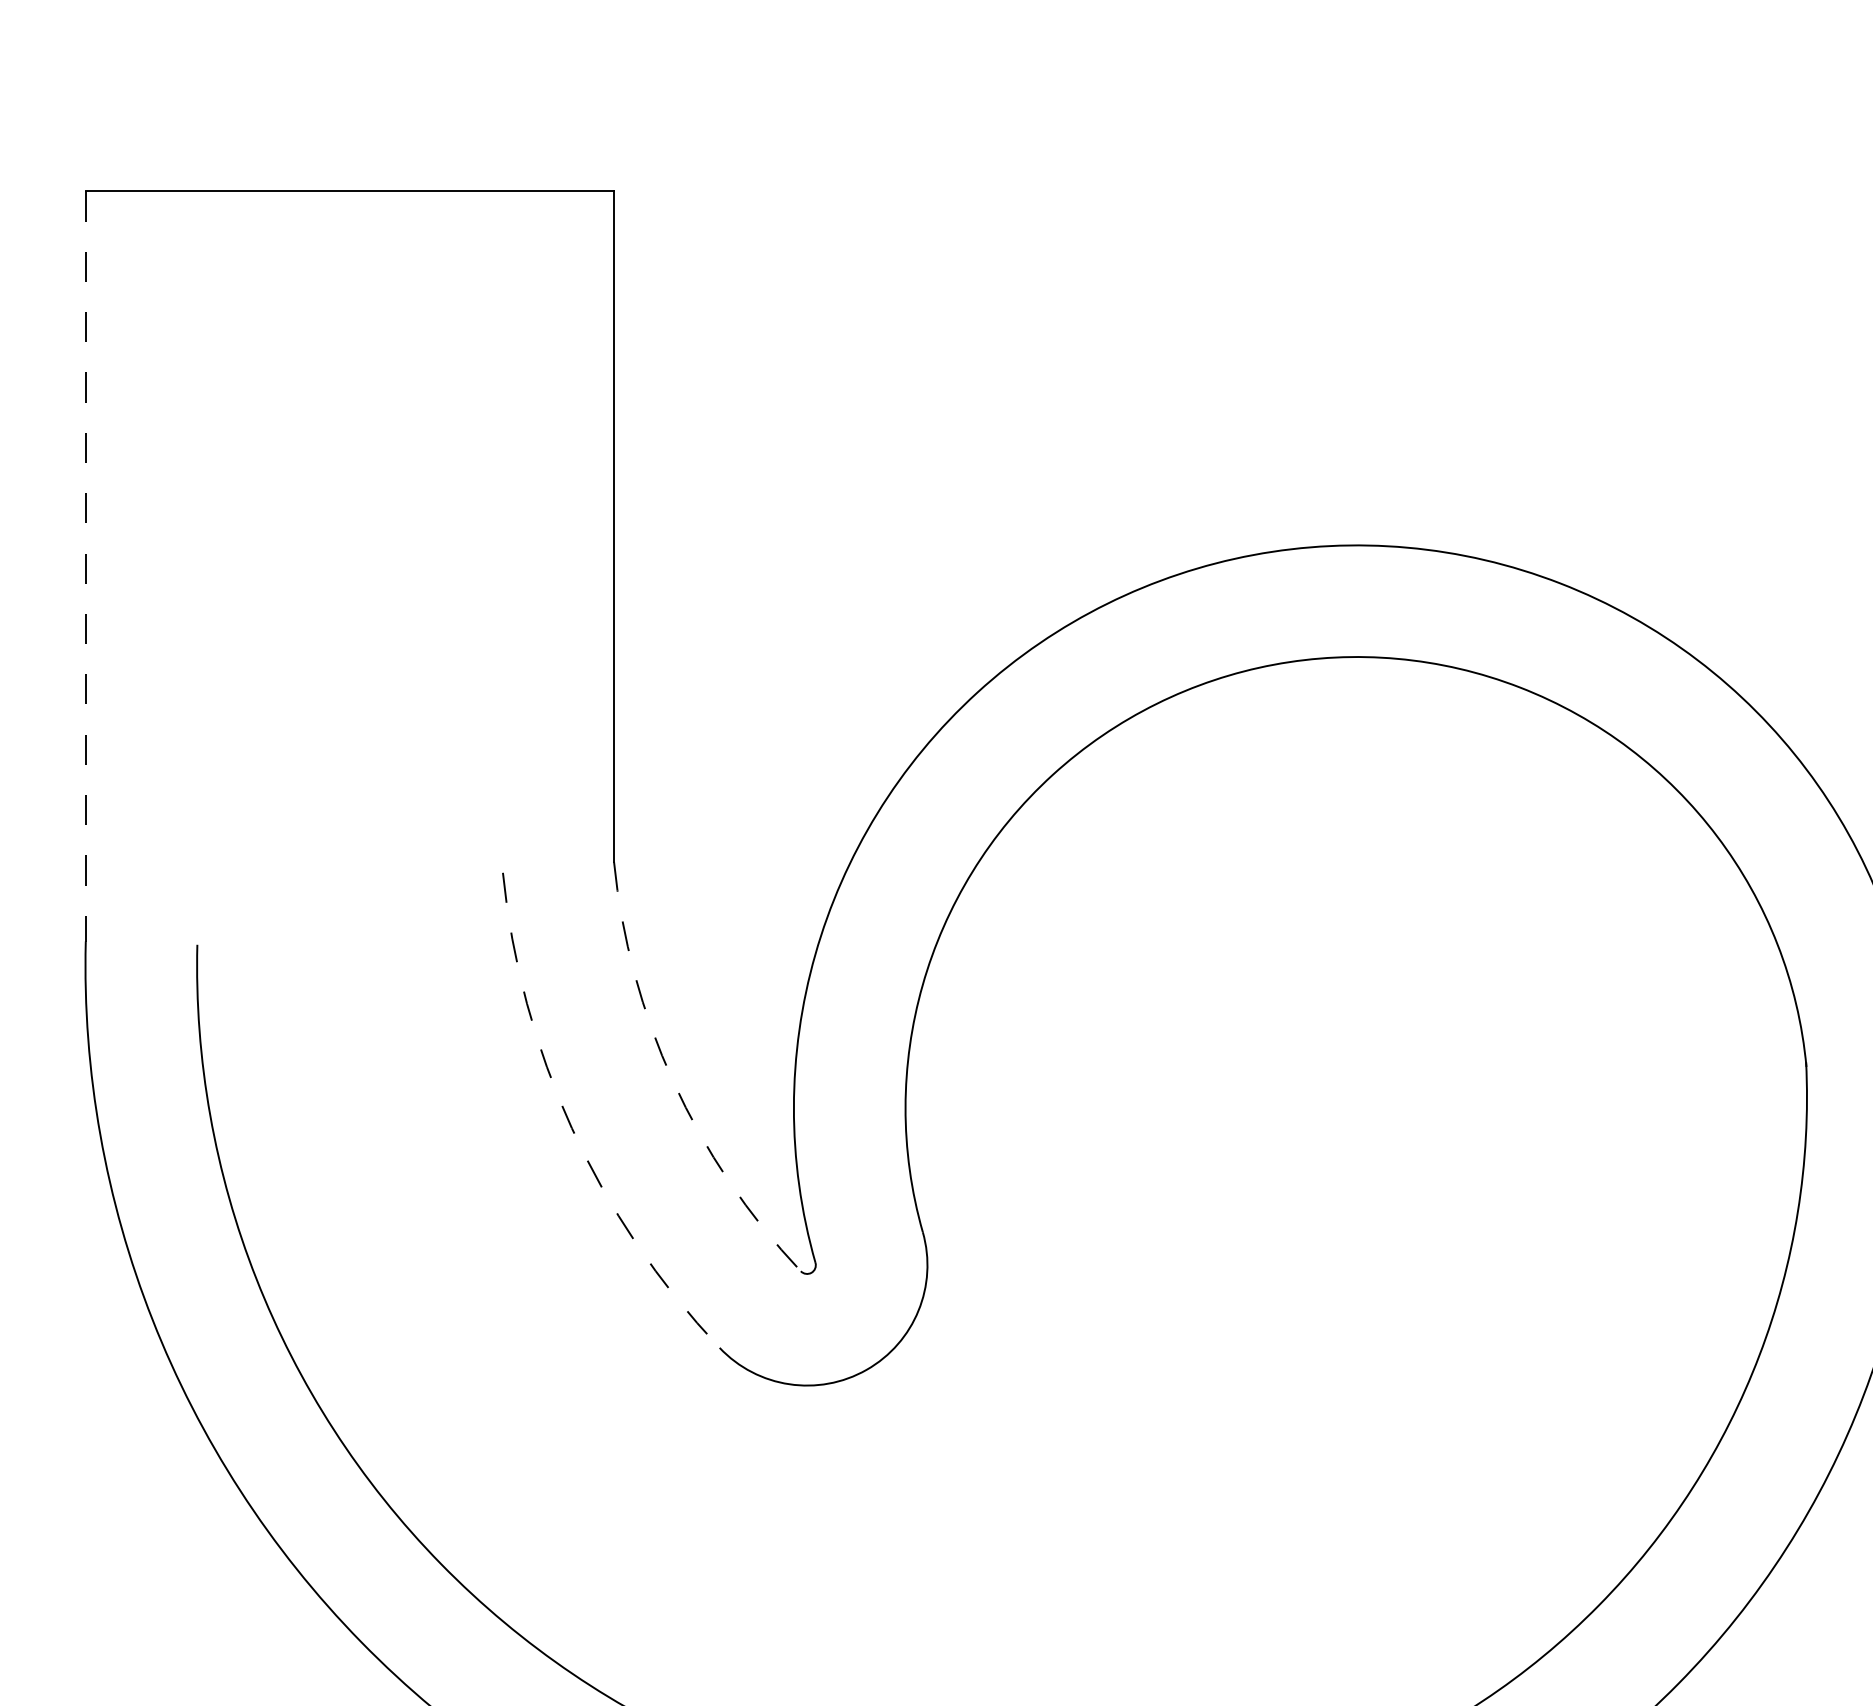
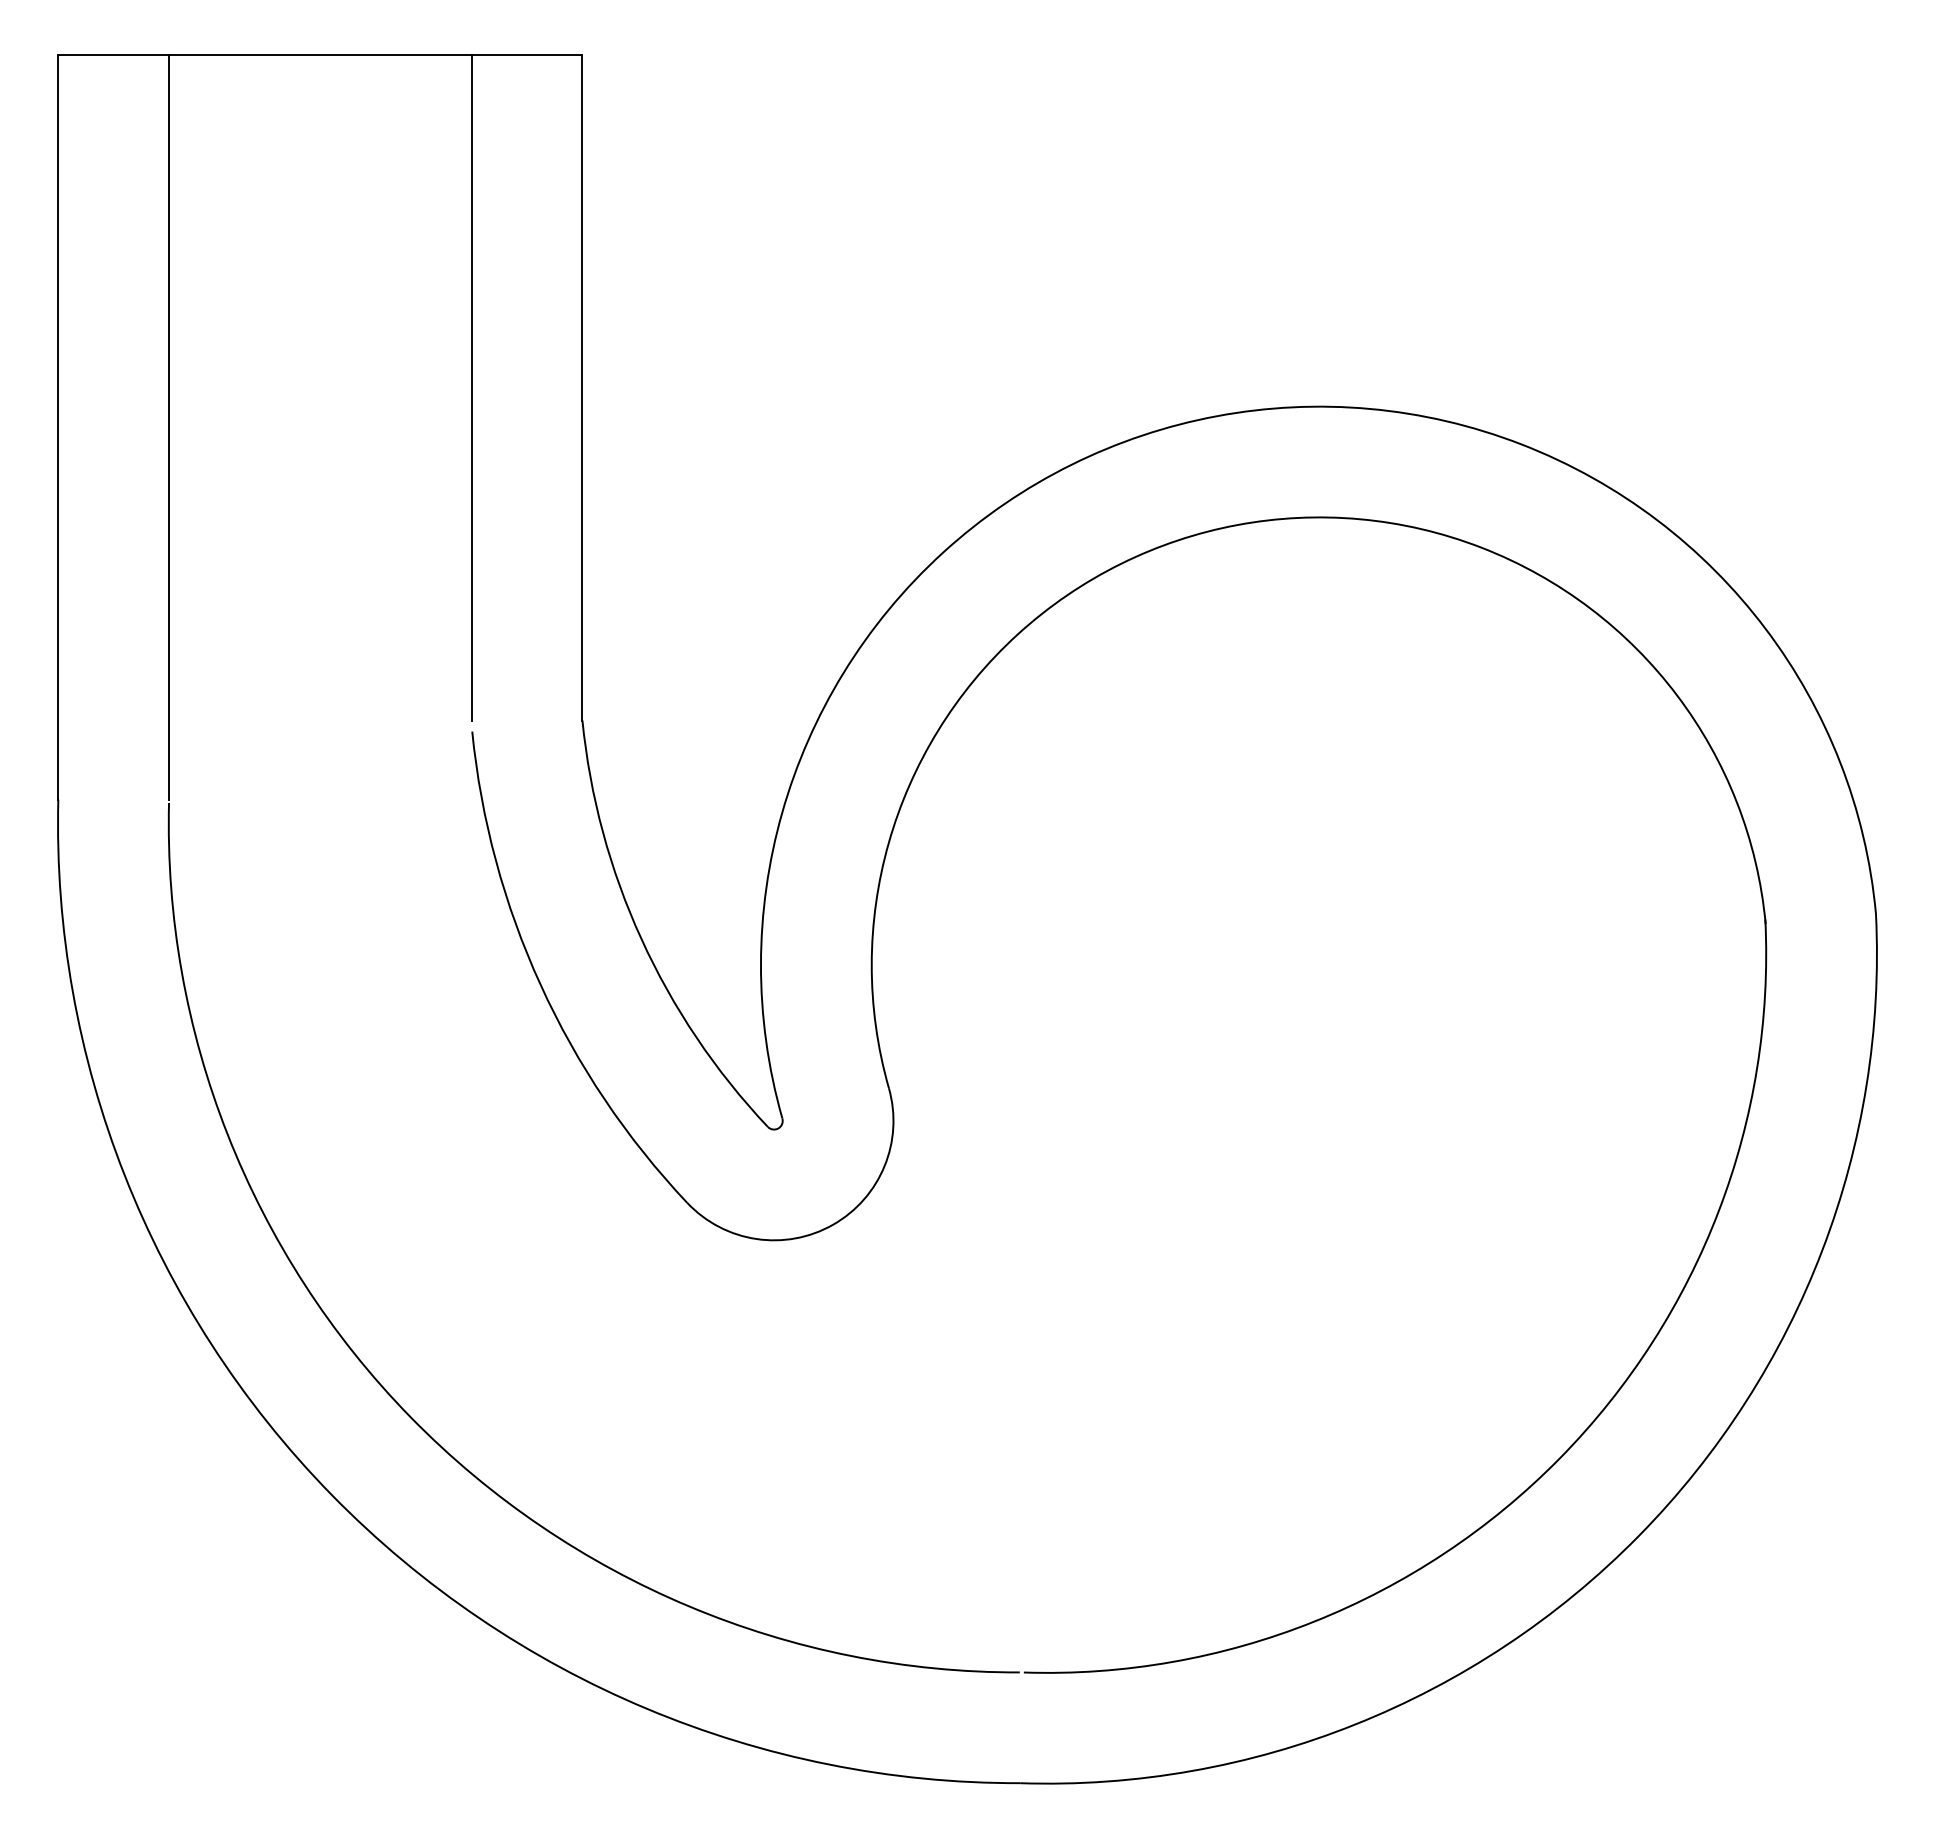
line: (502, 526) -> (471, 387), added
line: (197, 566) -> (169, 427), added
line: (85, 567) -> (58, 428), dashed -> solid
arc: (673, 1082) -> (641, 939), dashed -> solid
arc: (571, 1128) -> (540, 985), dashed -> solid

